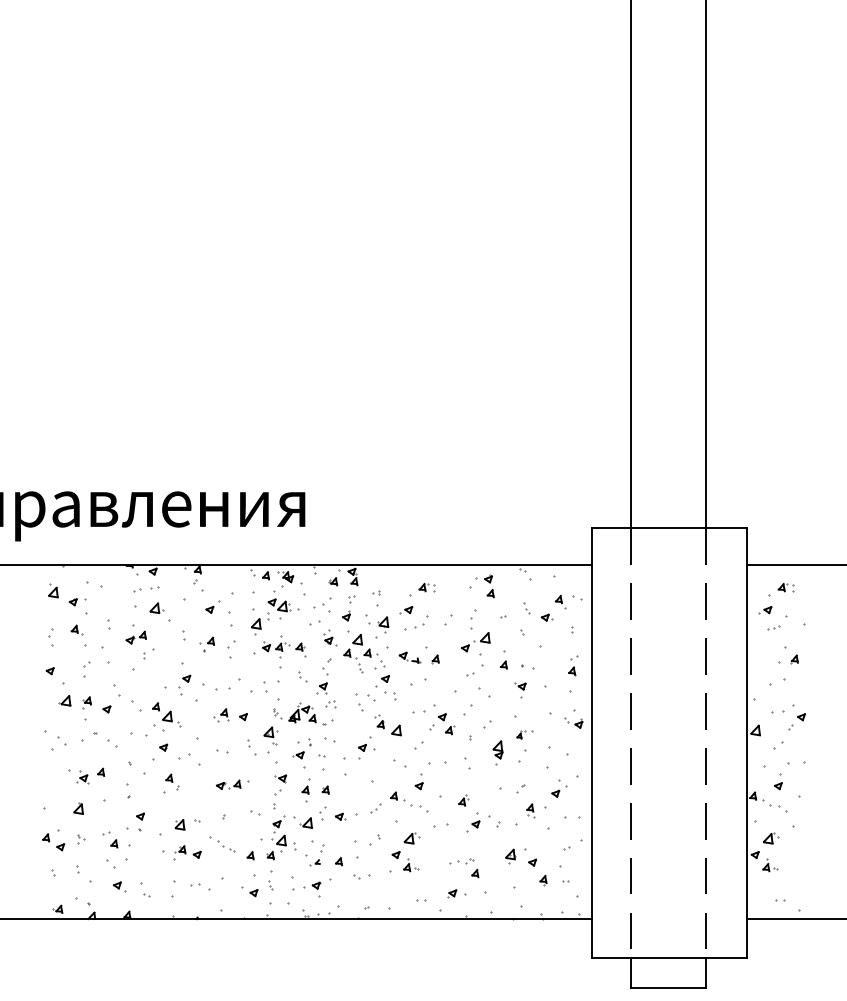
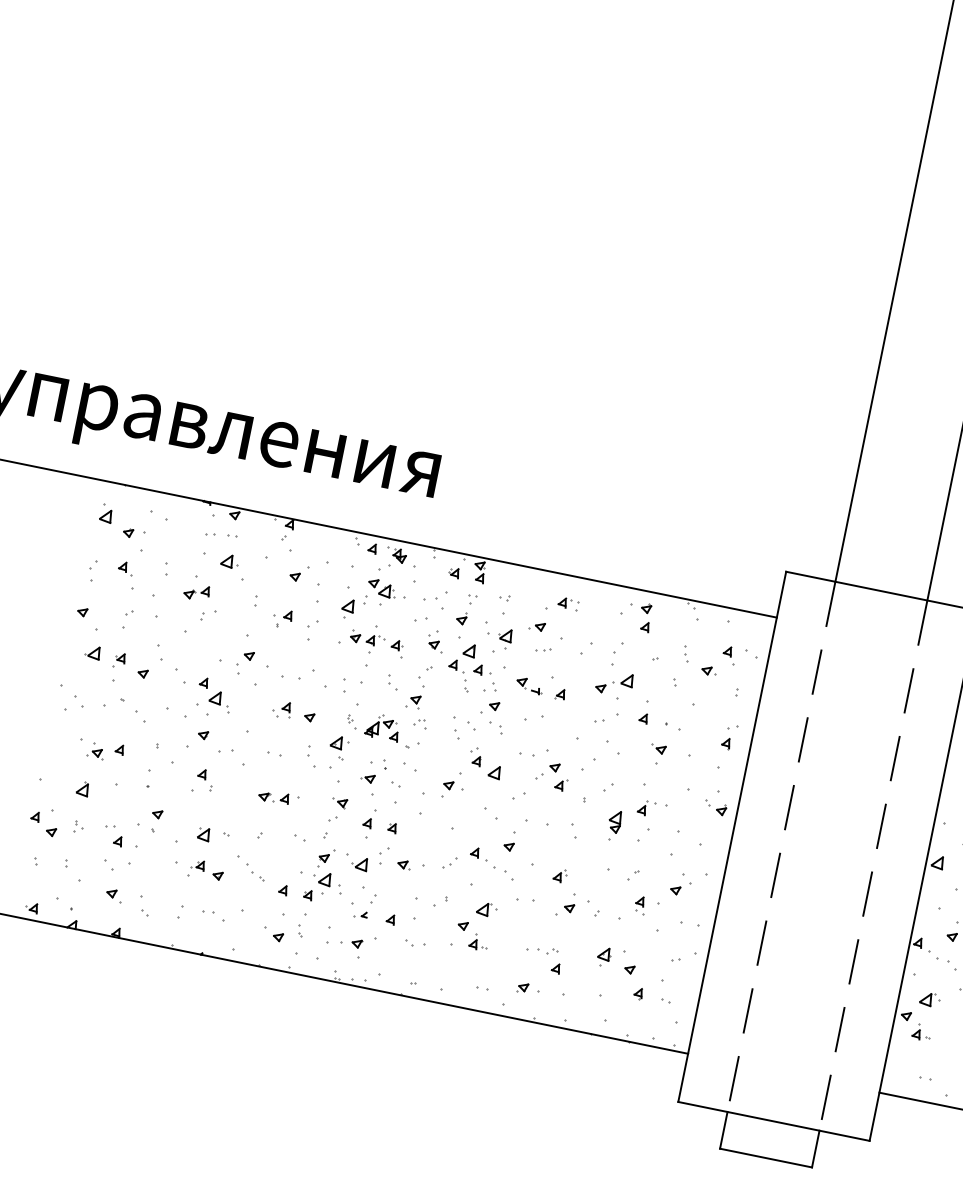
part: (414, 627) -> (542, 649), size x0.62
part: (524, 734) -> (651, 809), size x1.43
part: (173, 888) -> (179, 911), size x0.62

